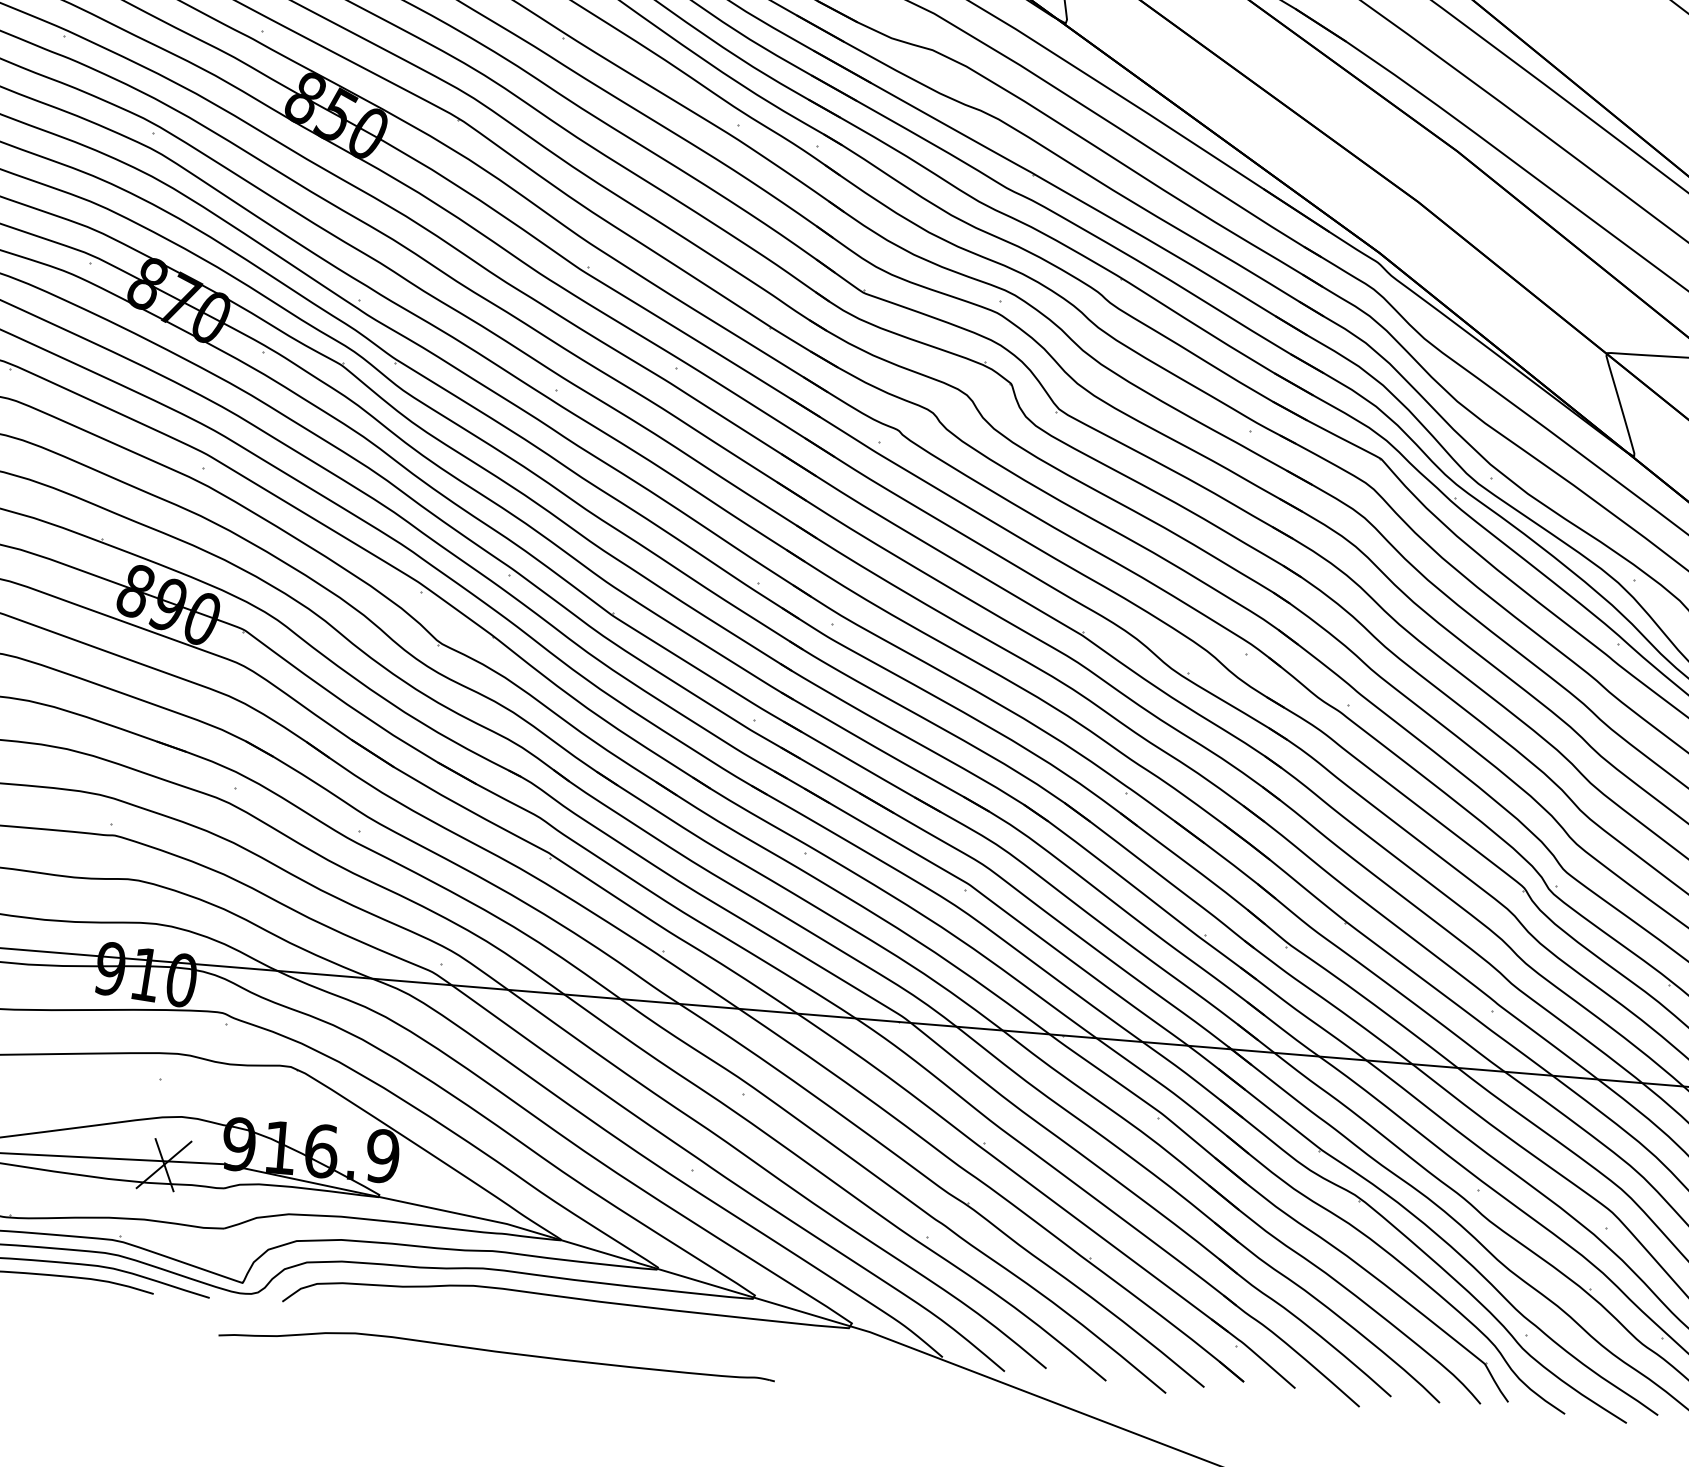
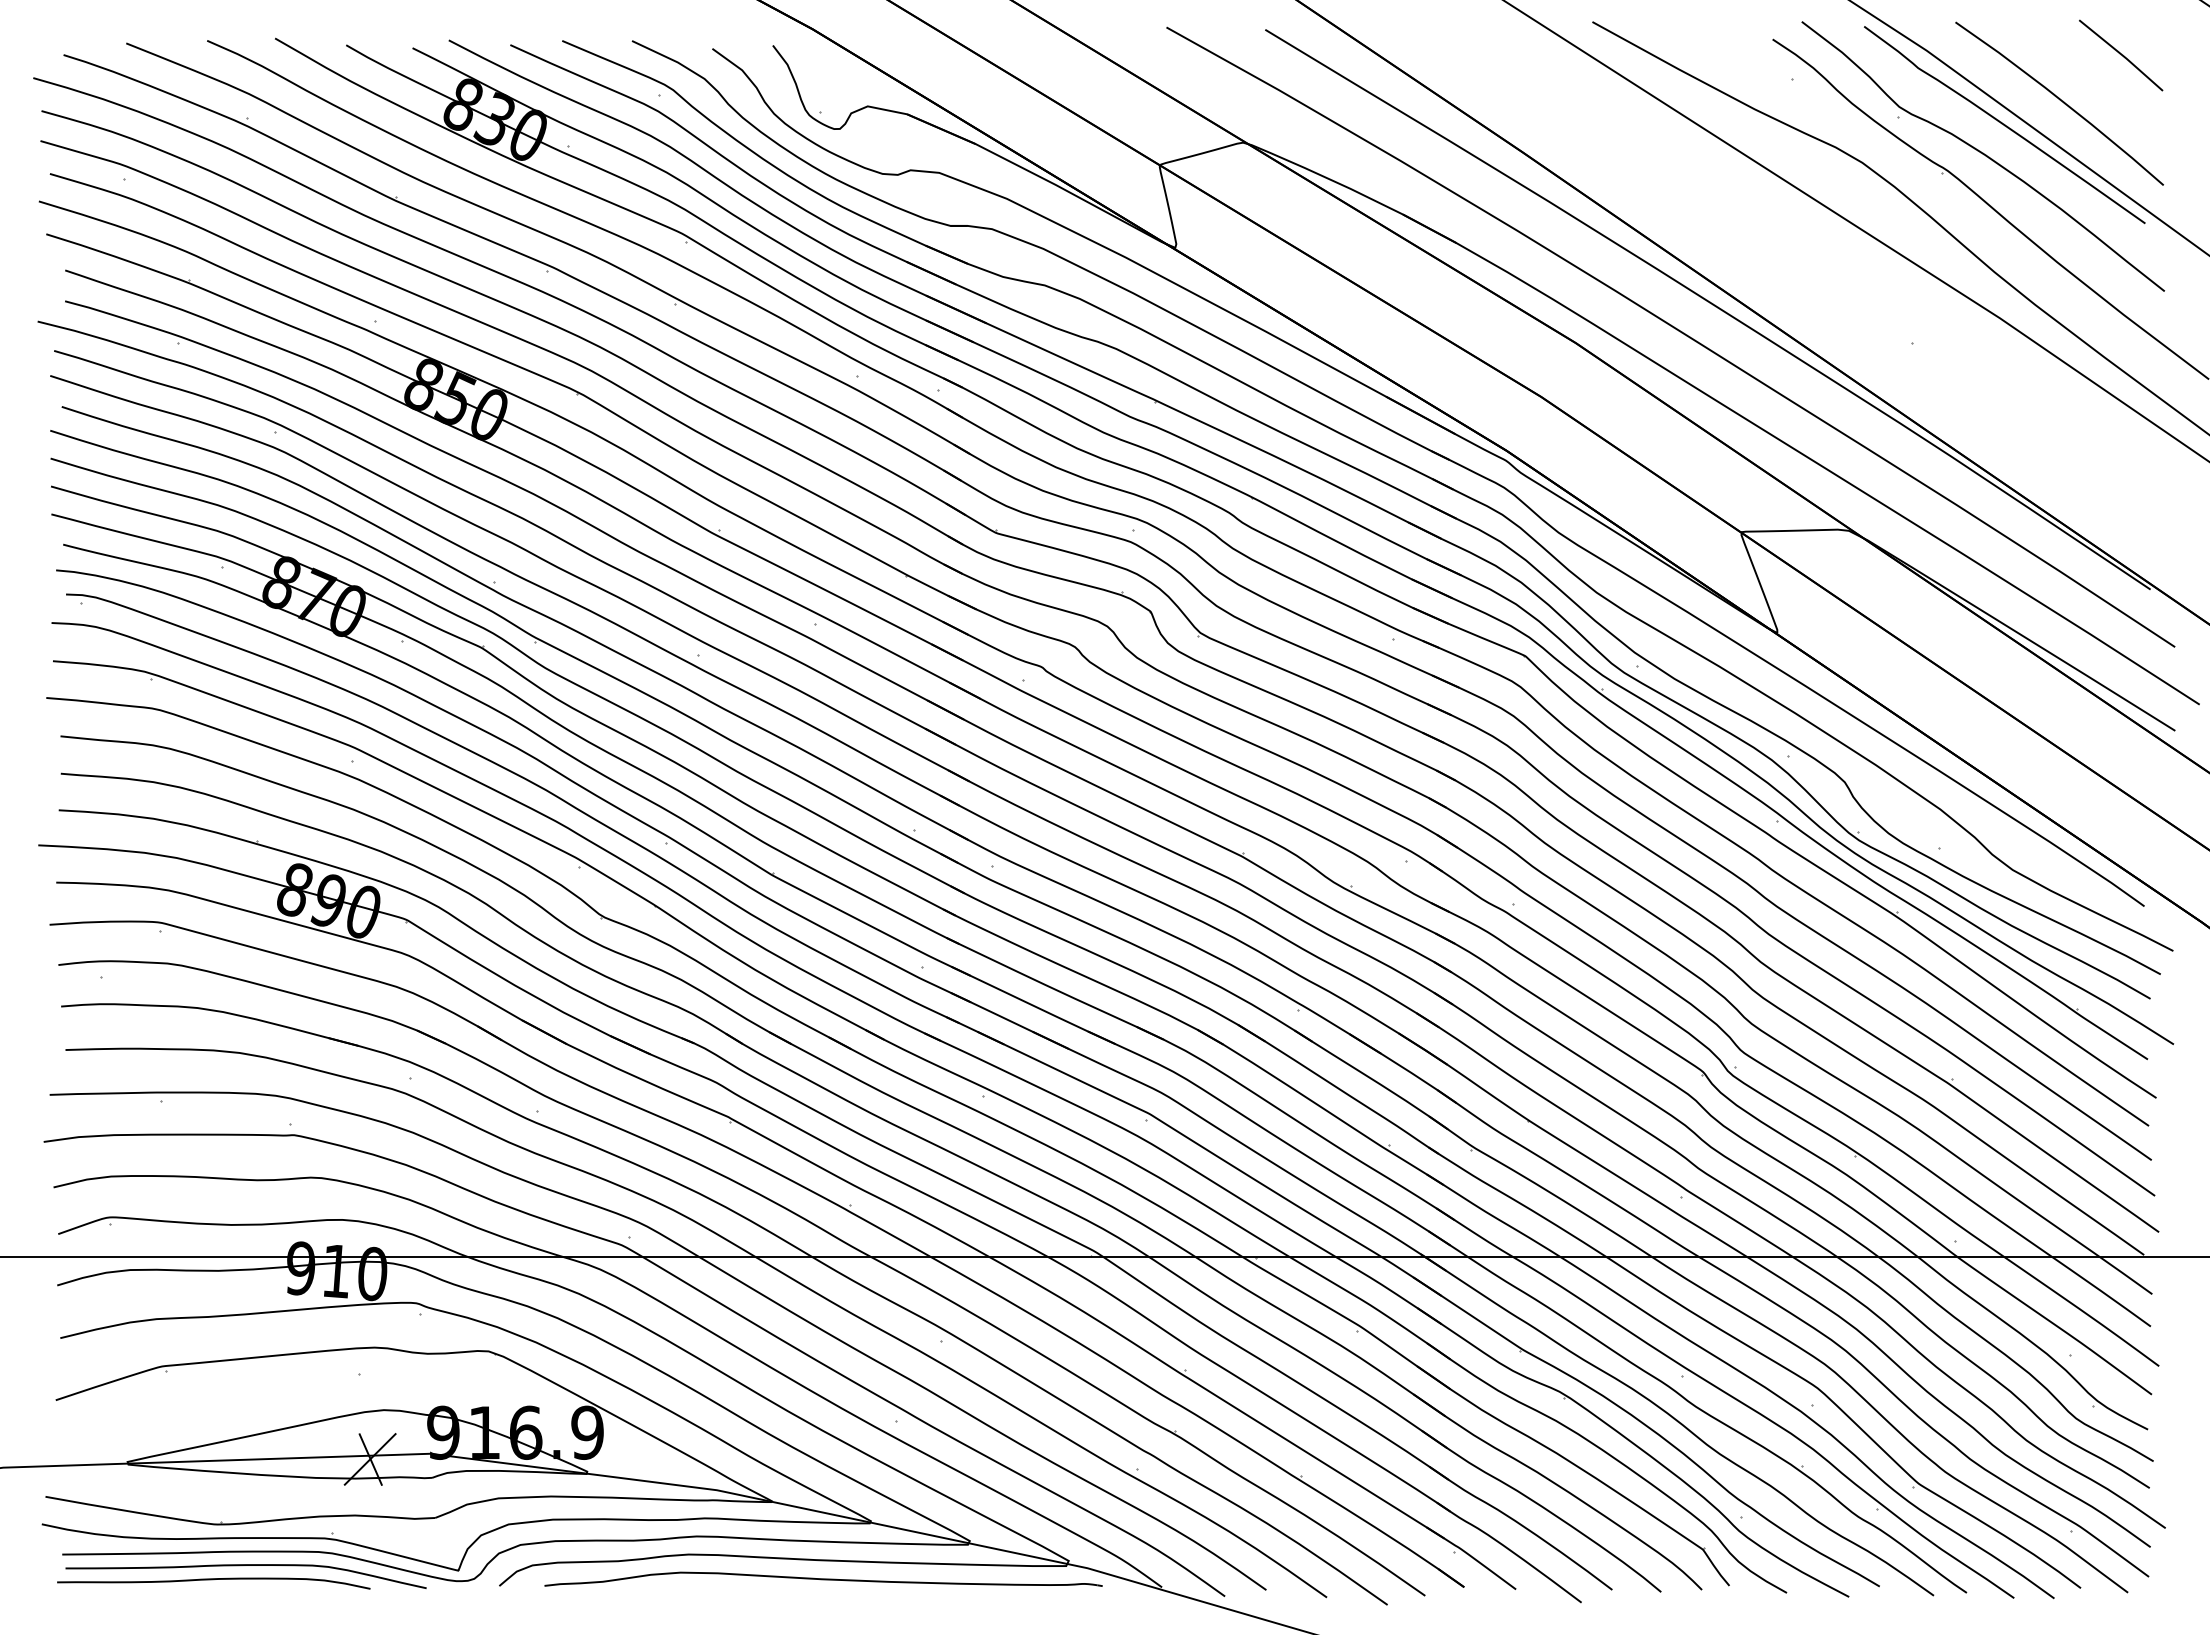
part: (497, 1350) -> (823, 1578), moved

